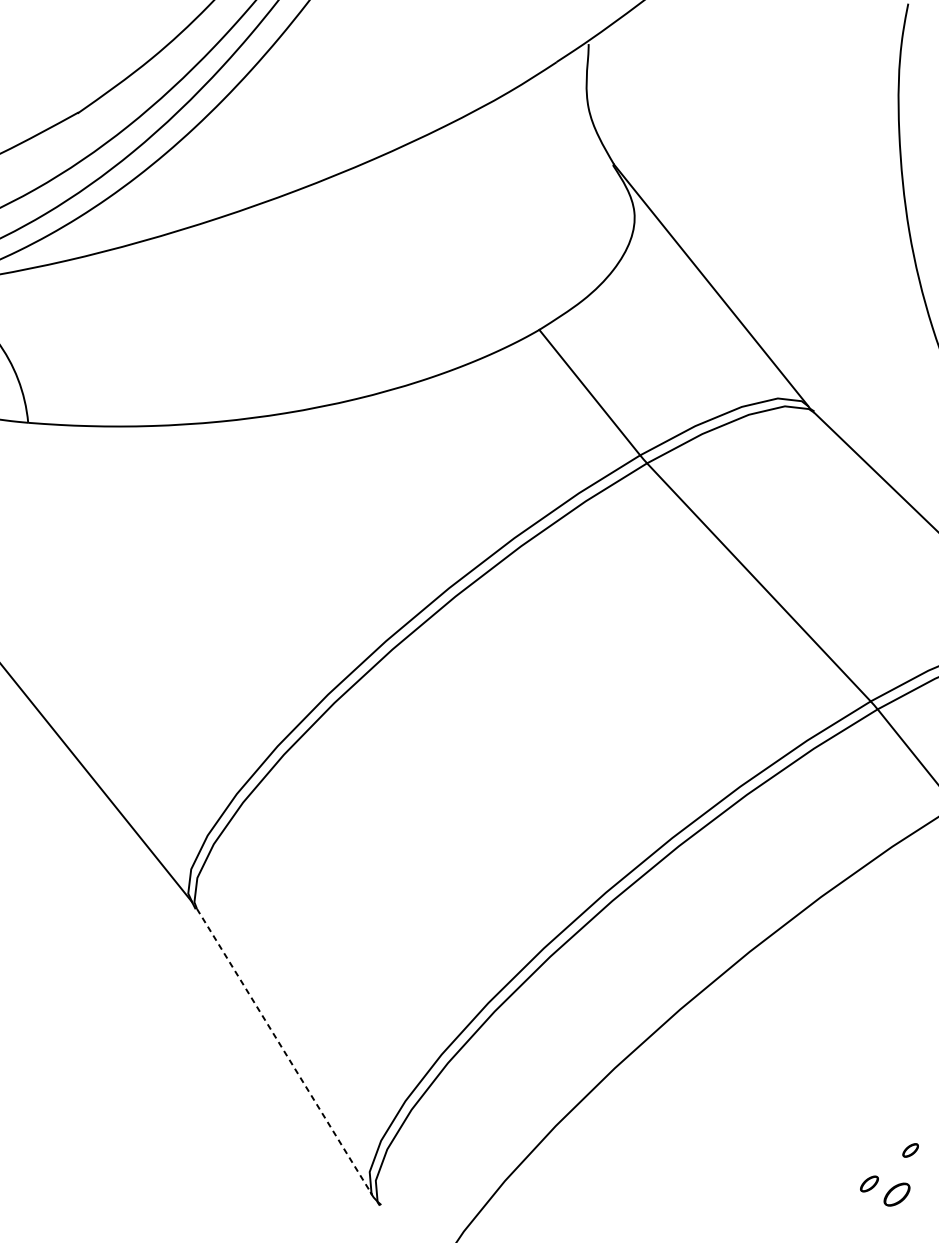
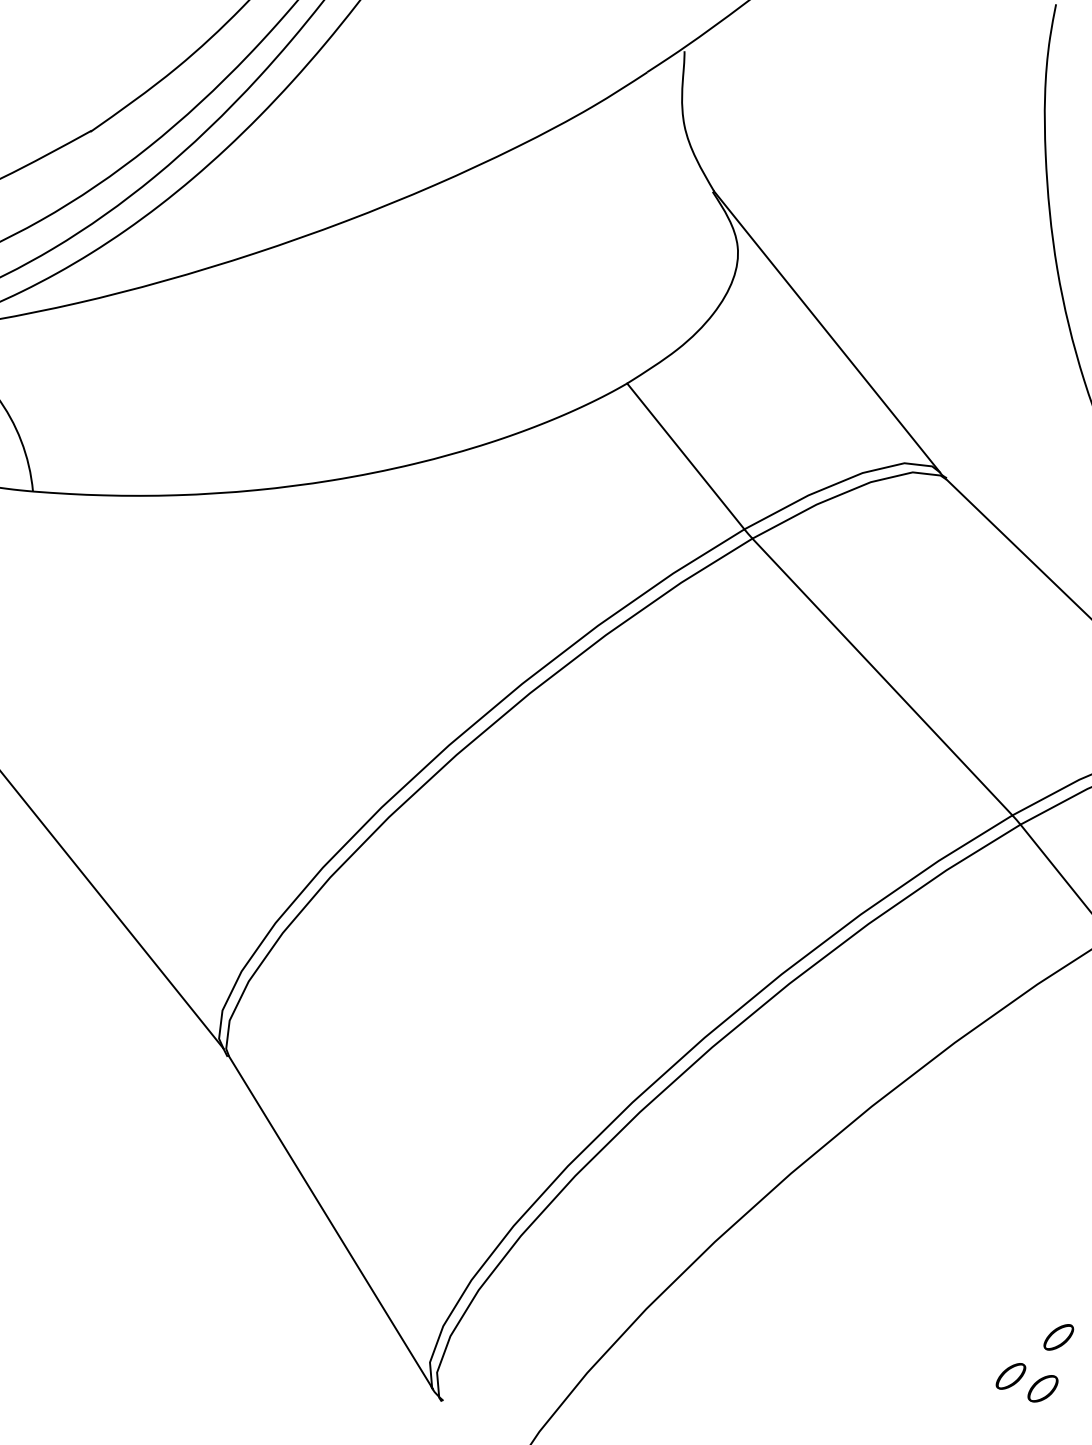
line: (284, 1051) -> (331, 1222), dashed -> solid
part: (910, 1150) -> (1058, 1337), size x1.67
part: (869, 1184) -> (1010, 1376), size x1.43

